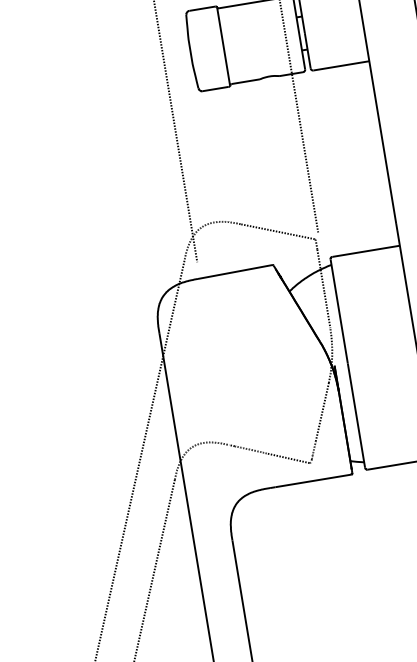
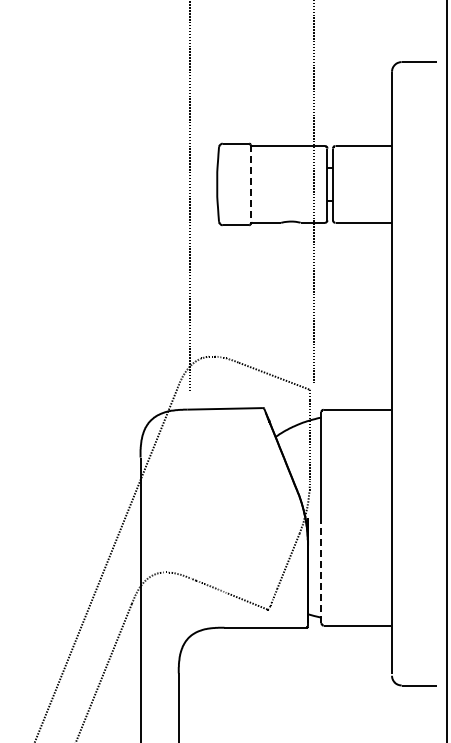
line: (223, 46) -> (250, 184), solid -> dashed
line: (356, 415) -> (321, 570), solid -> dashed

